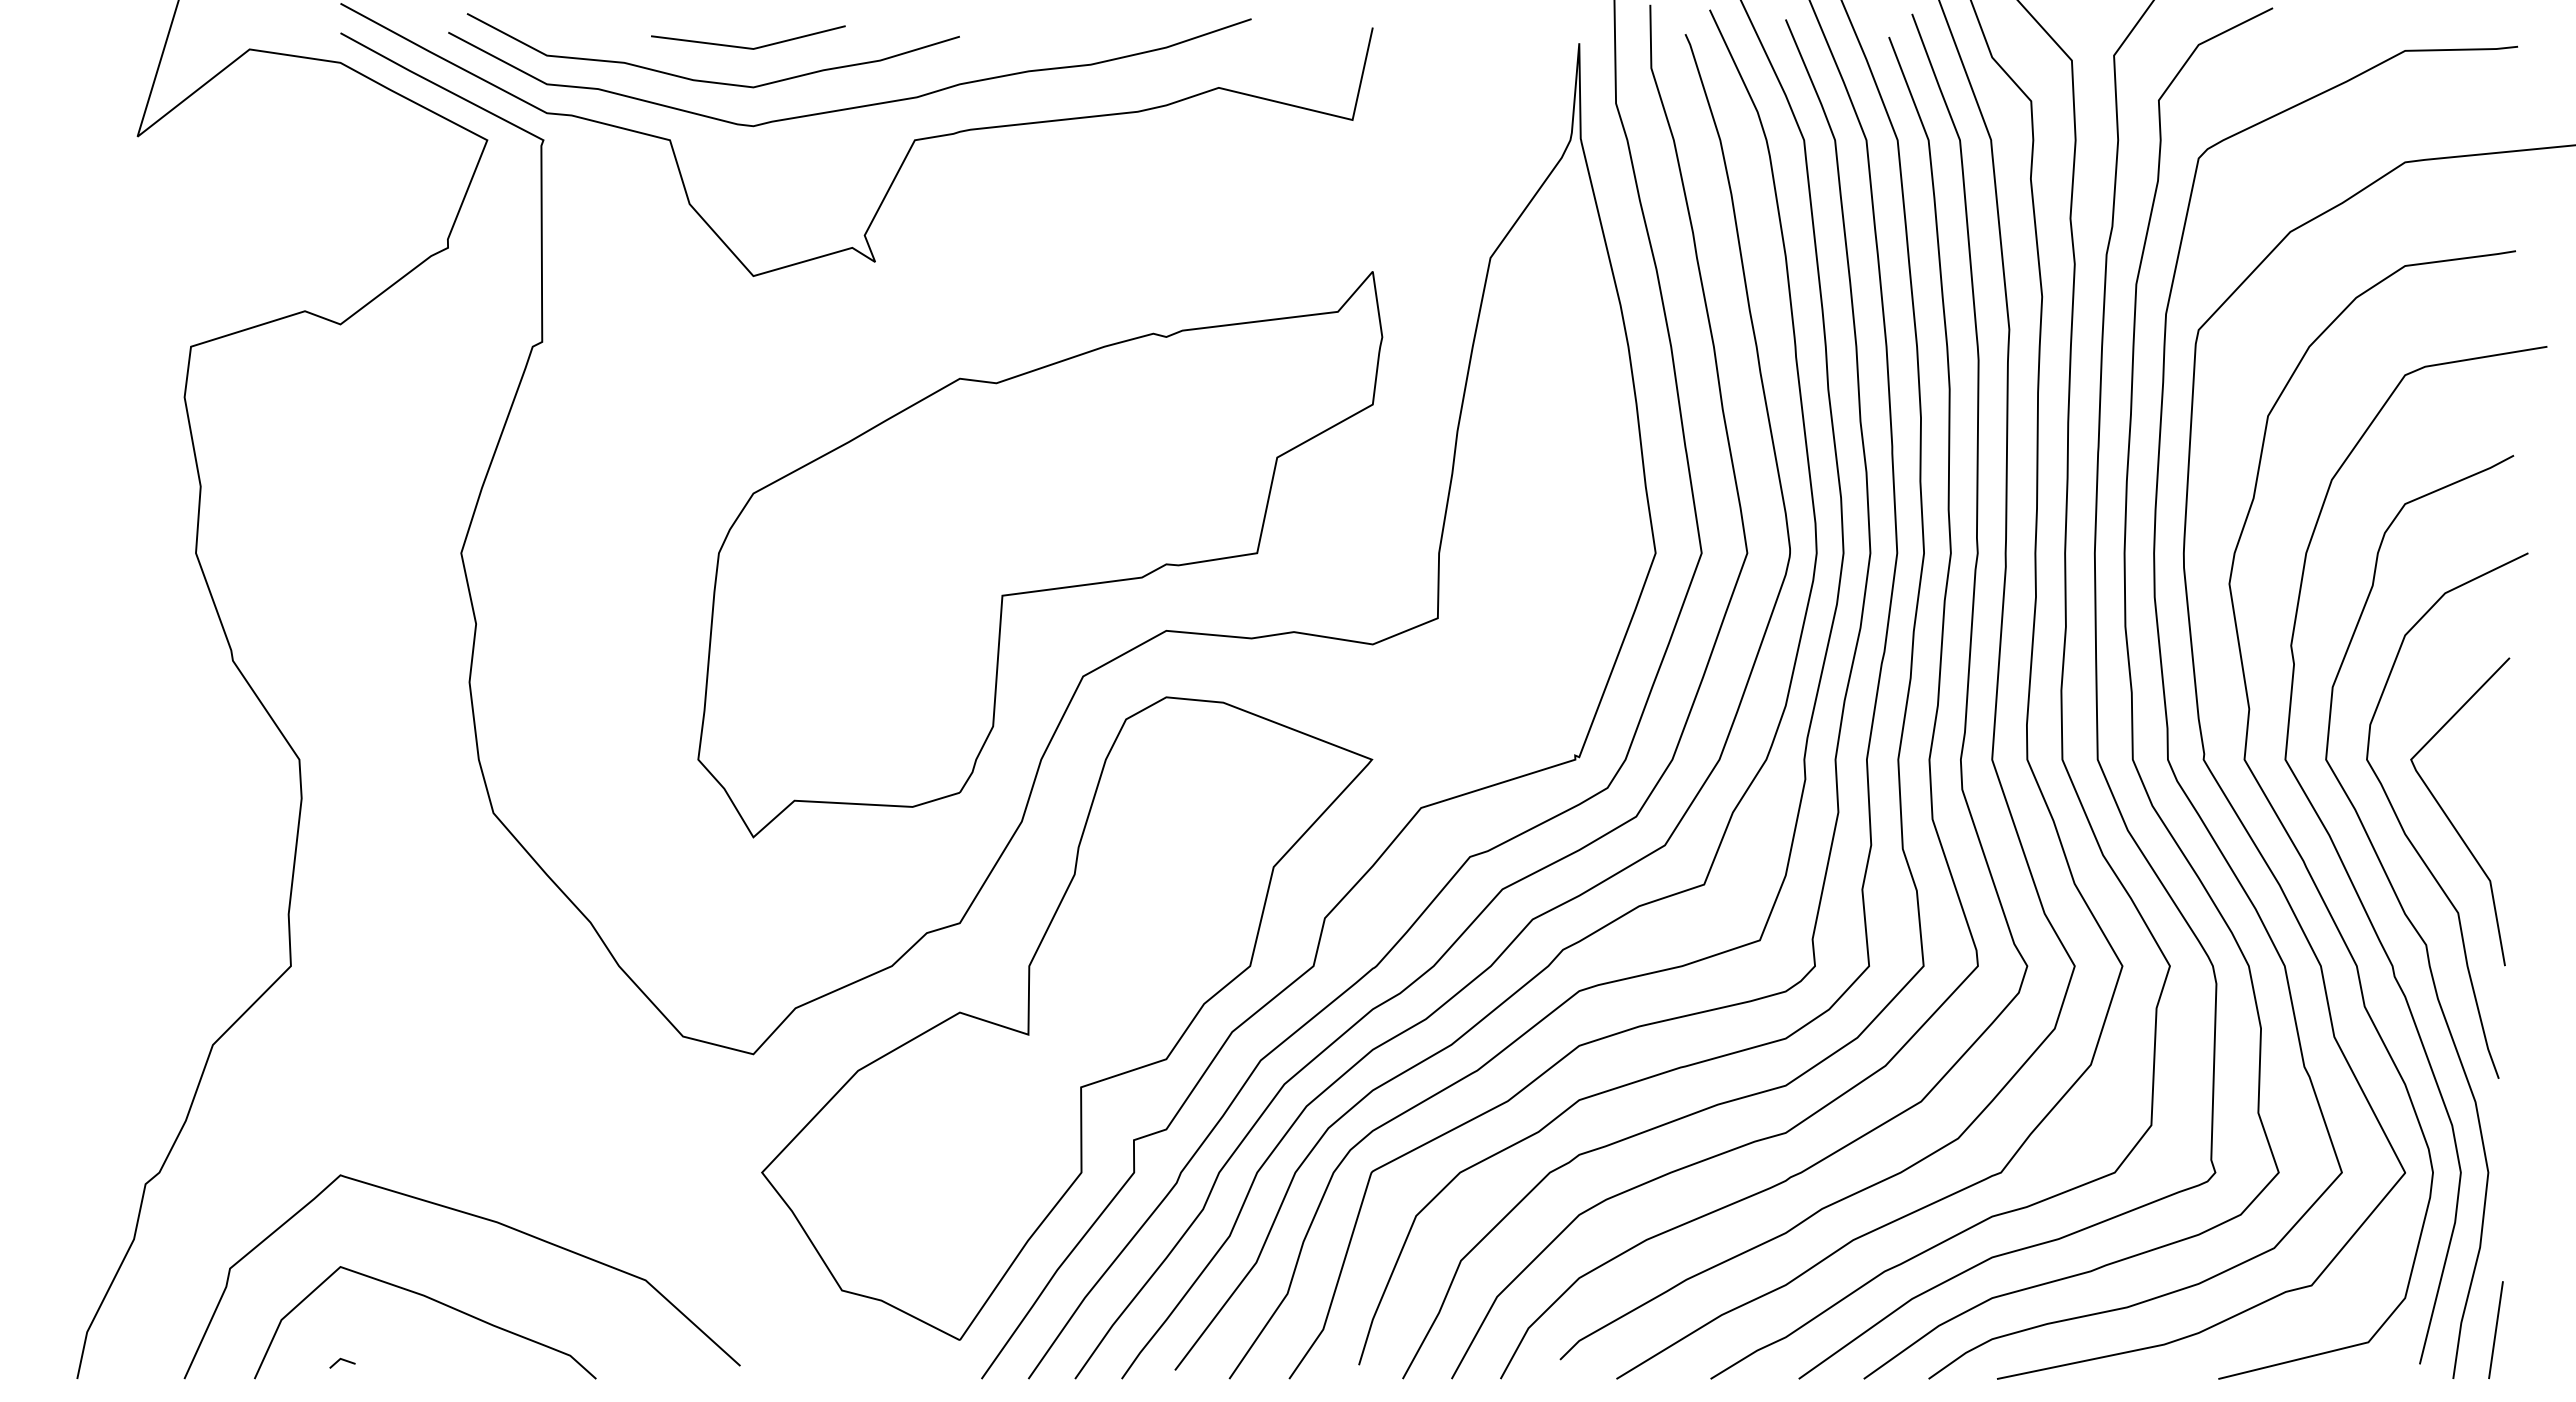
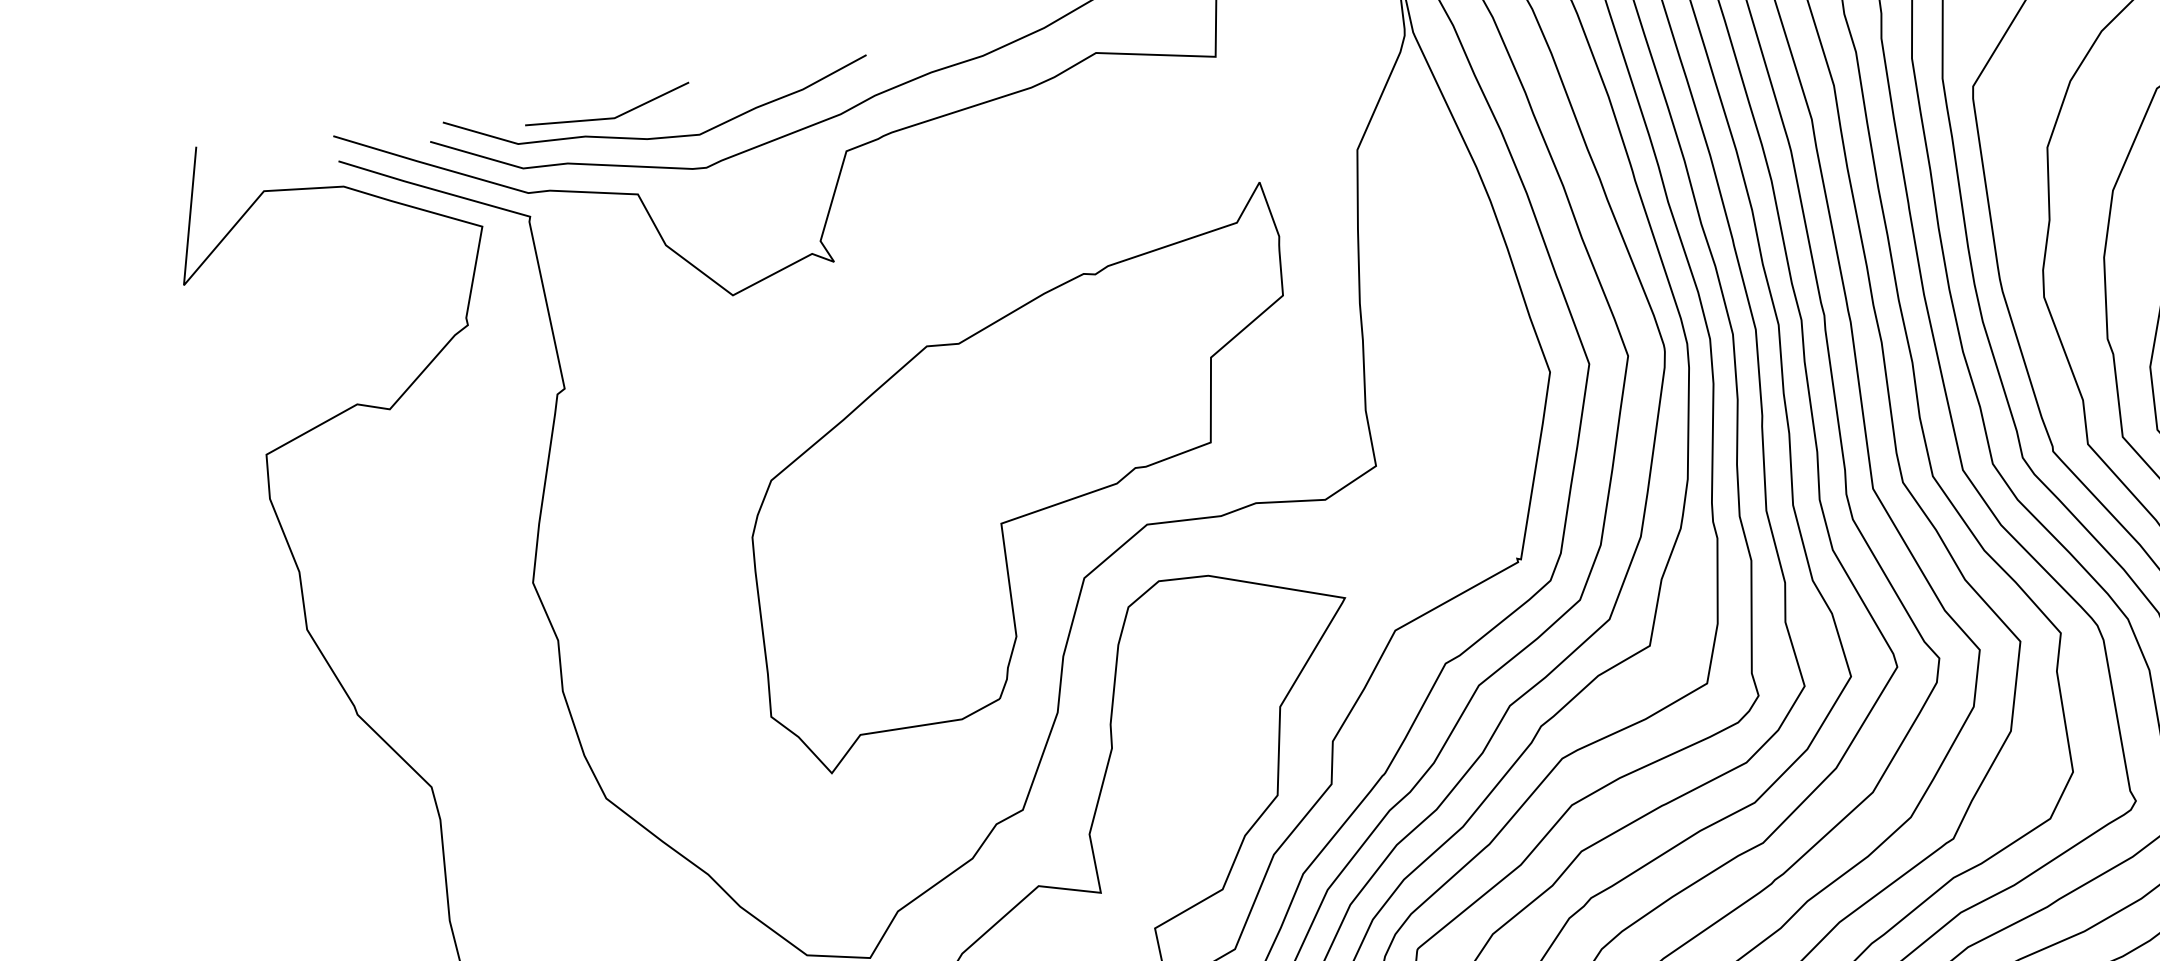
line: (748, 47) -> (610, 117), moved

